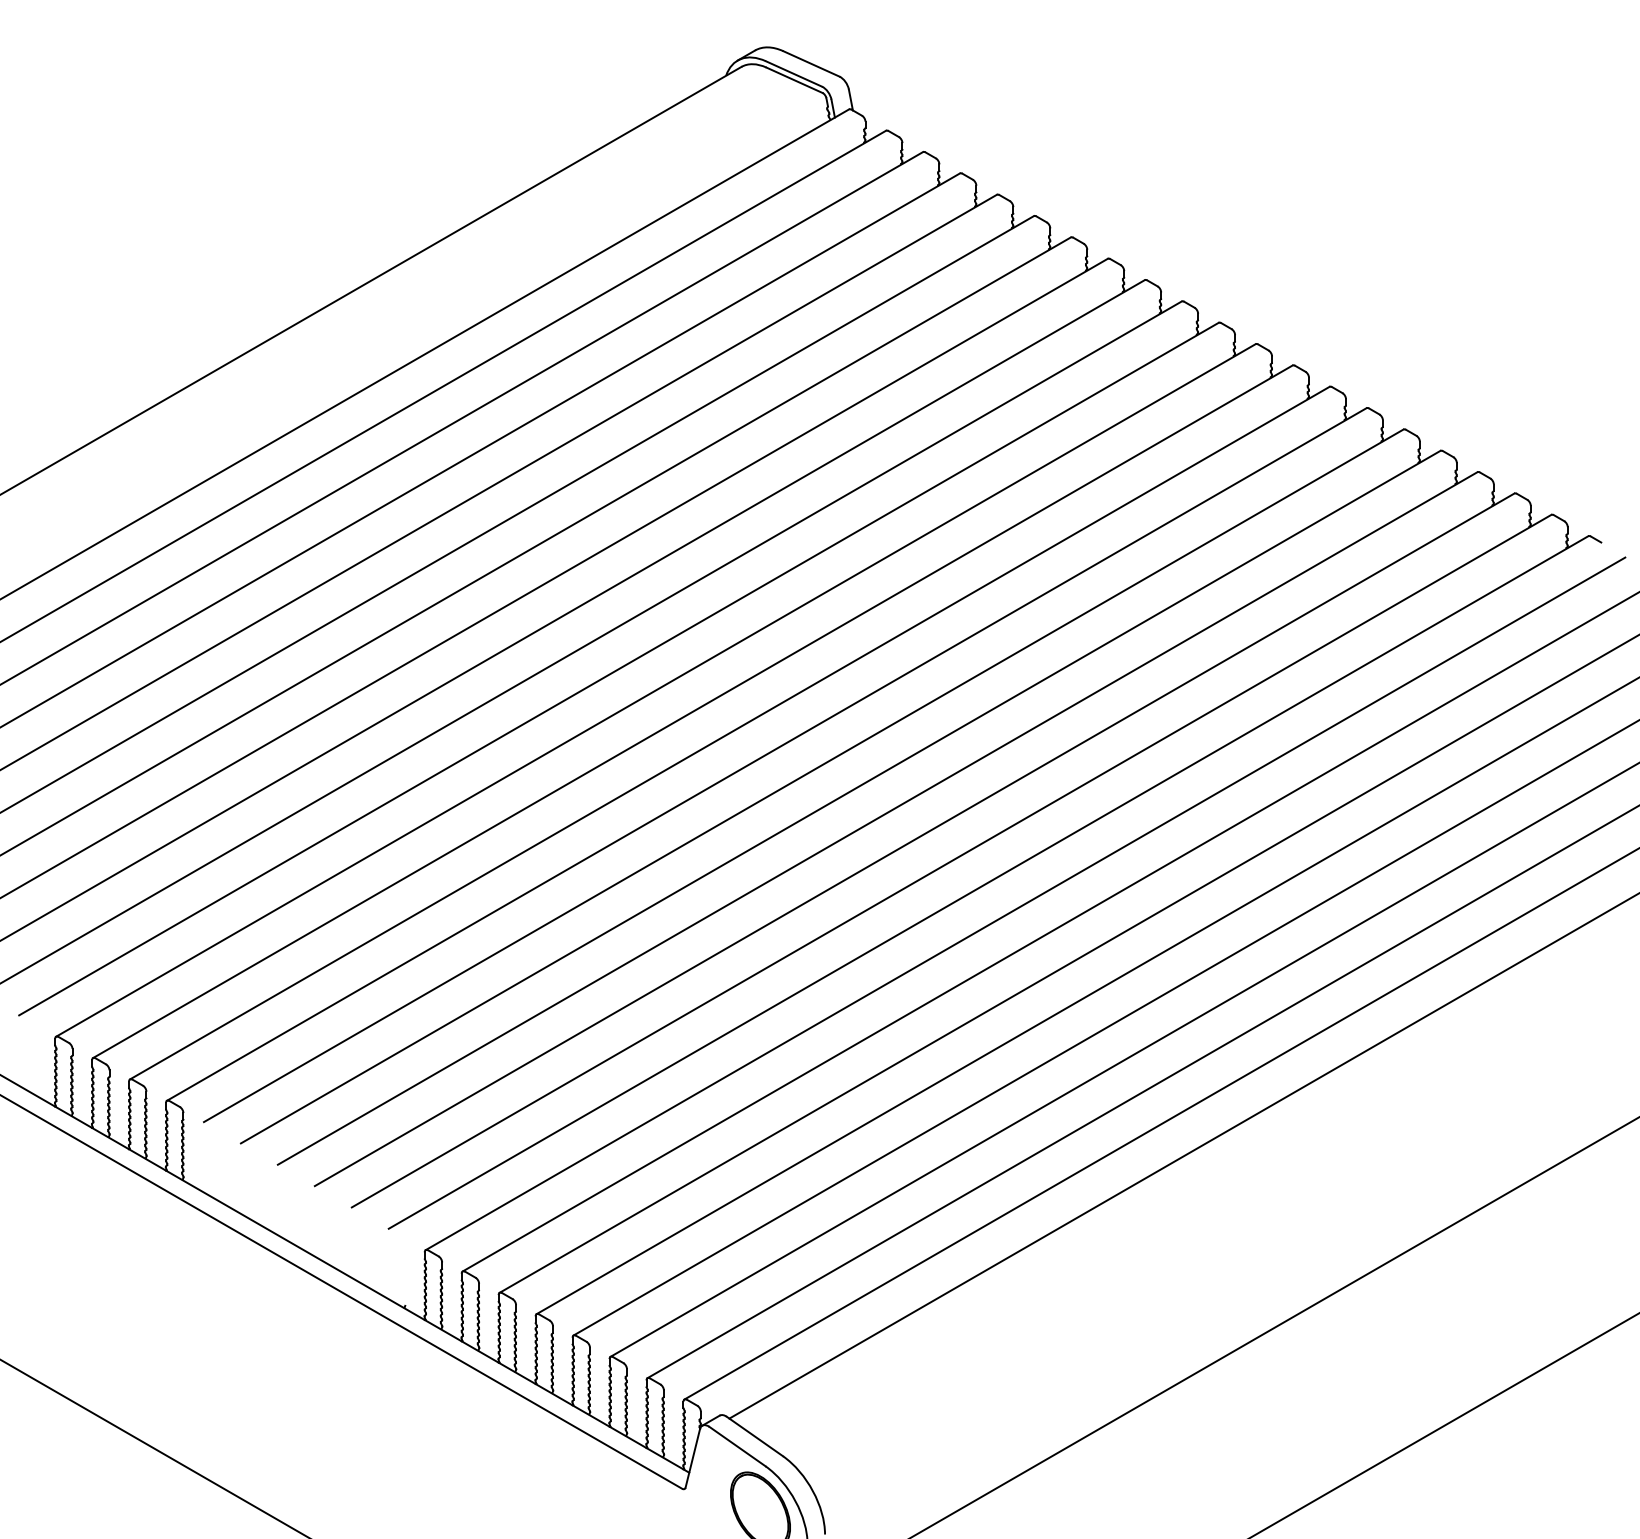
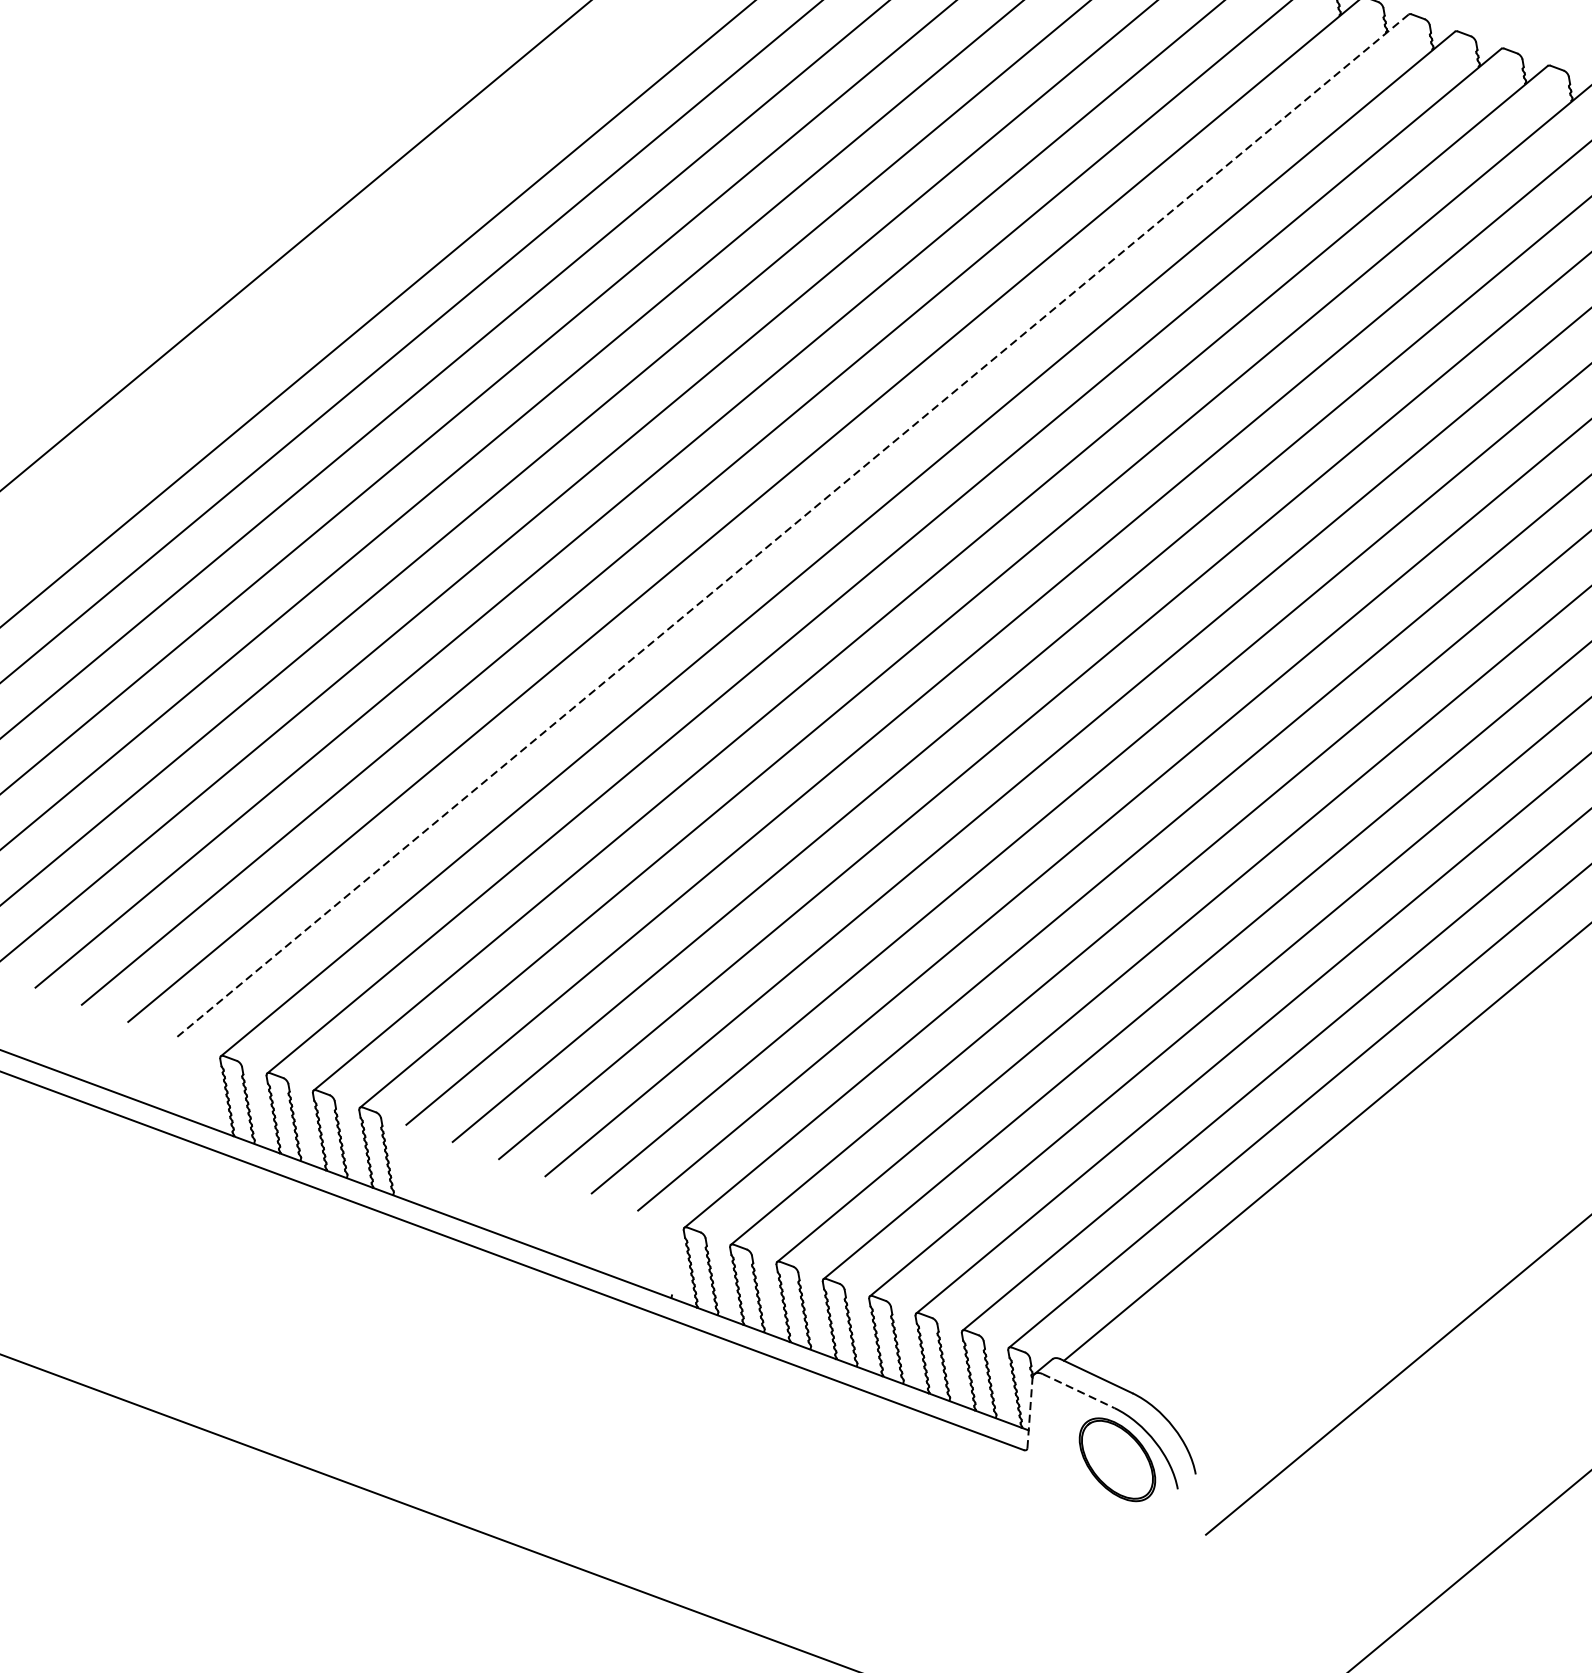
line: (618, 669) -> (791, 527), solid -> dashed
line: (737, 1446) -> (1078, 1391), solid -> dashed
line: (692, 1457) -> (1029, 1412), solid -> dashed

